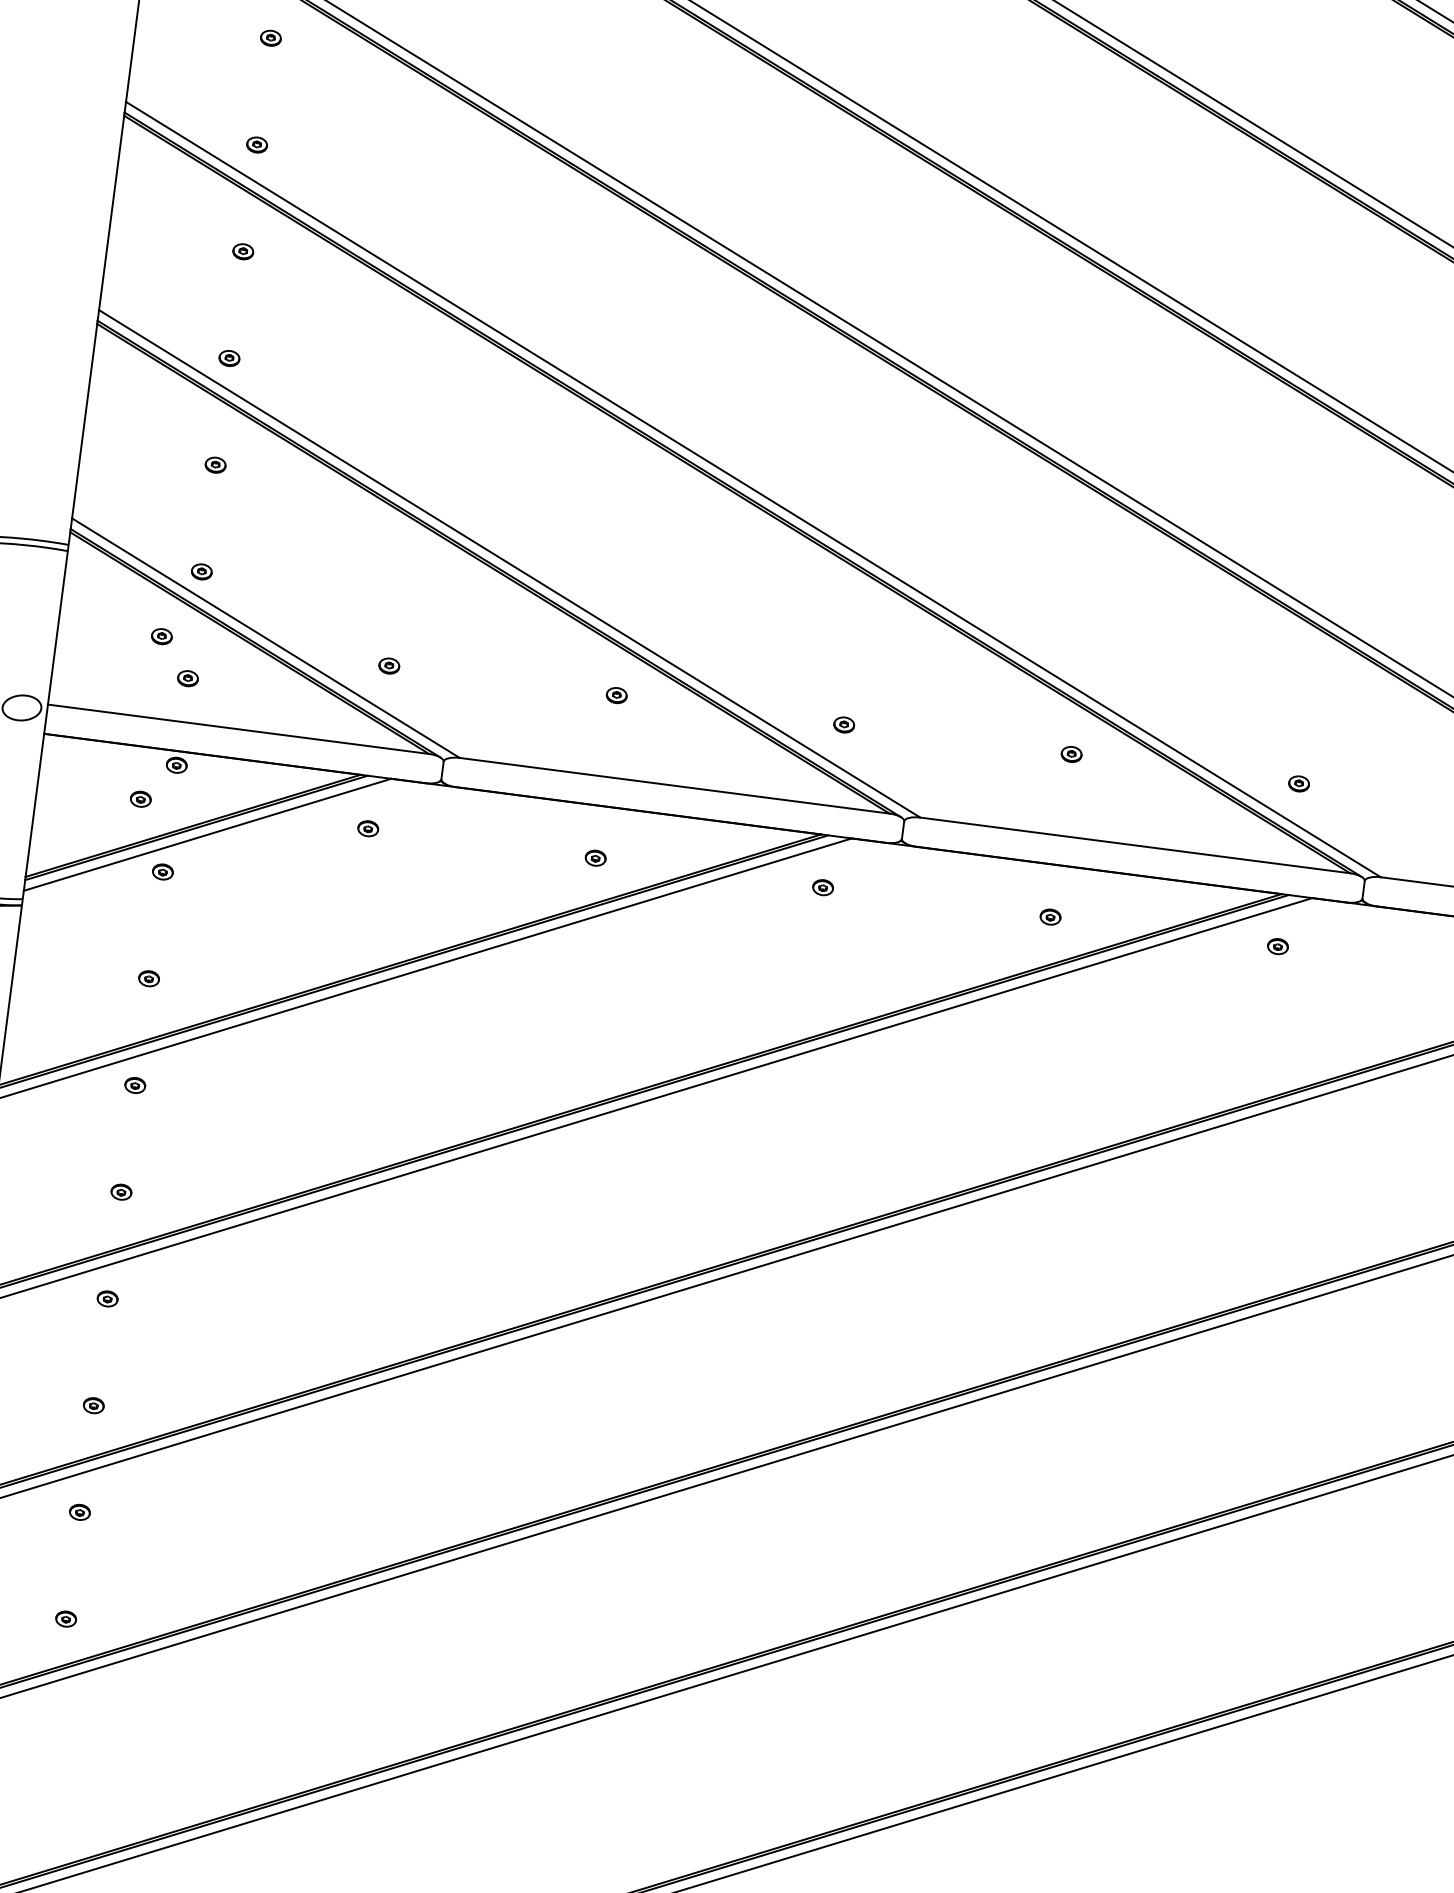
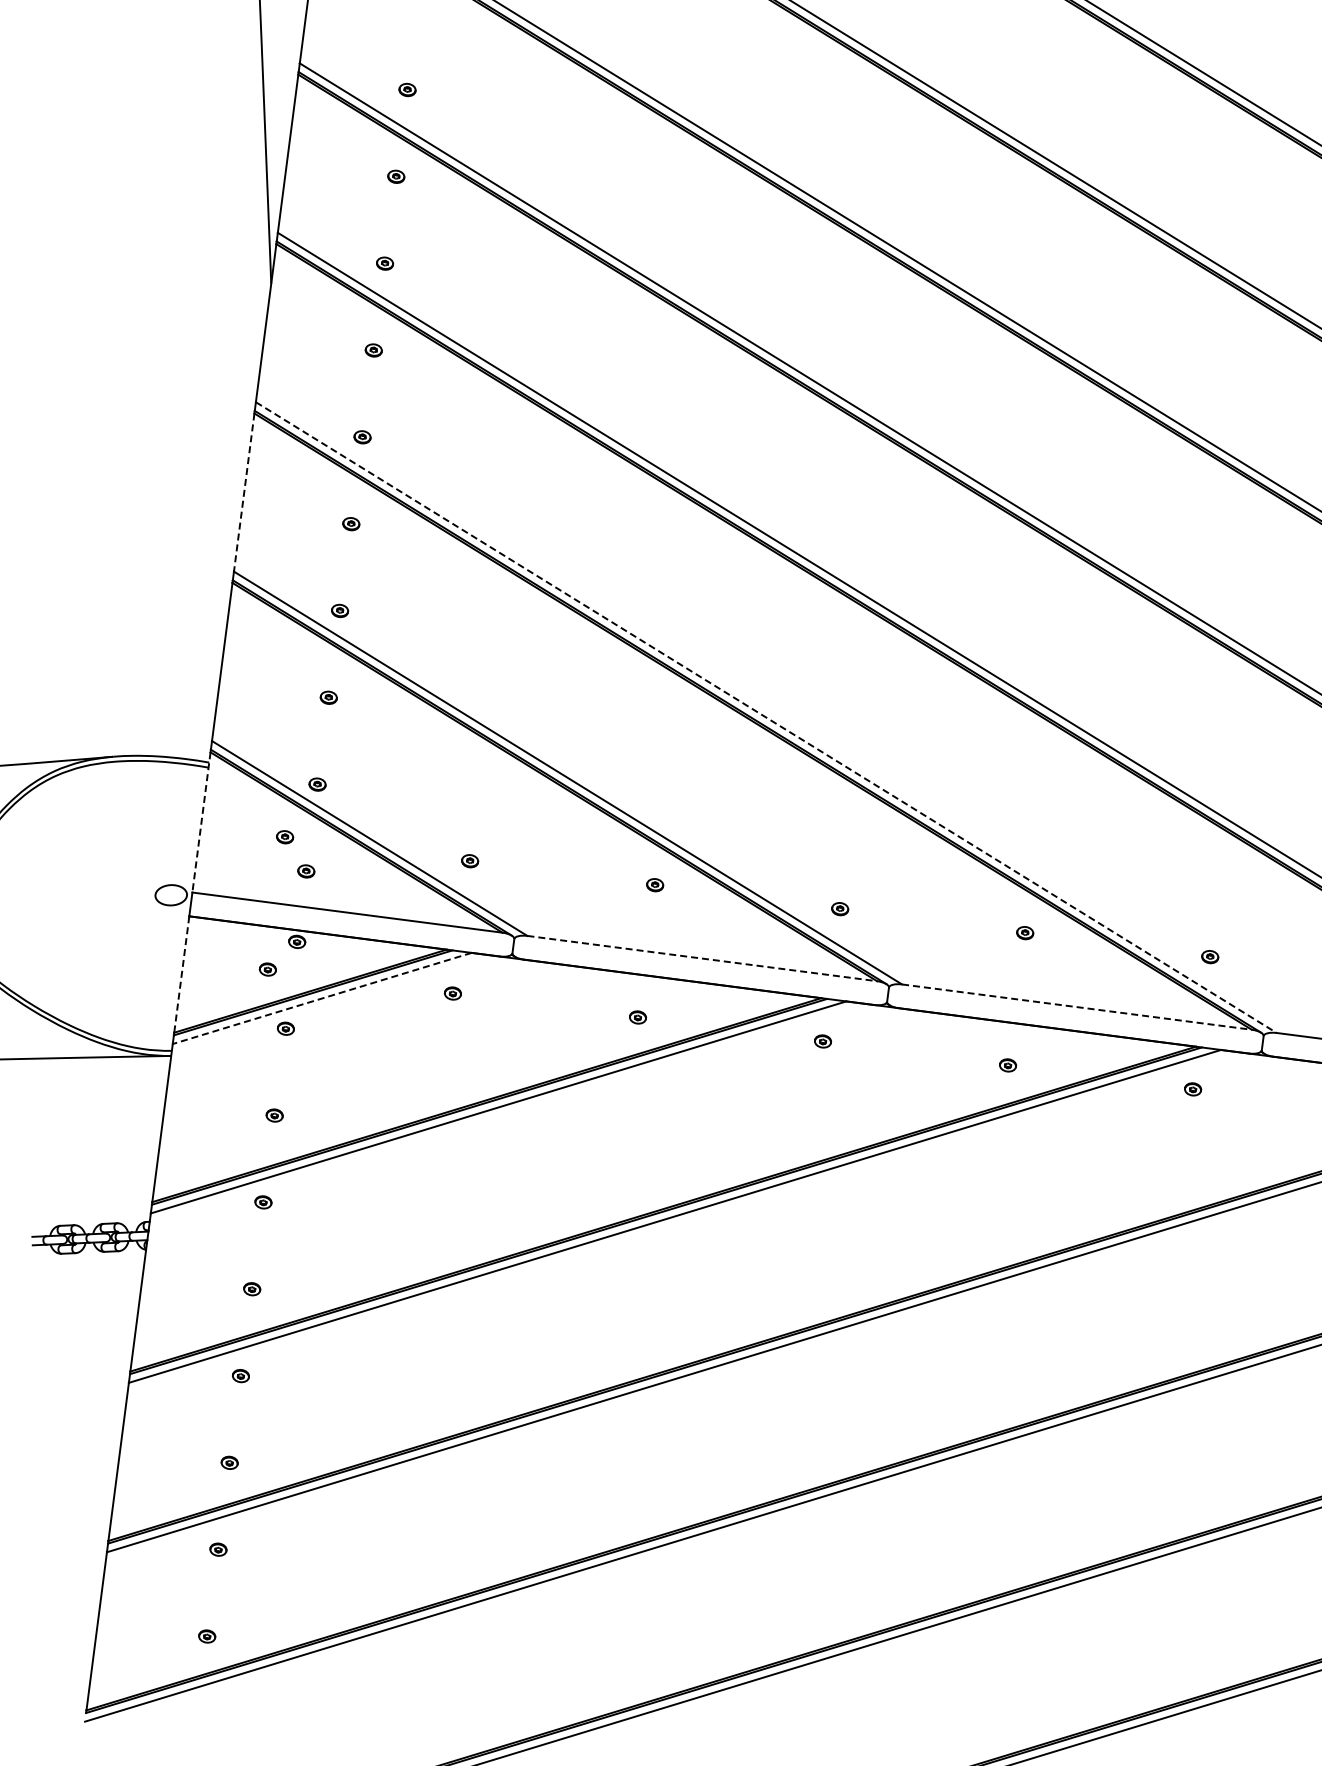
line: (112, 212) -> (244, 492), solid -> dashed
line: (753, 489) -> (766, 717), solid -> dashed
line: (59, 618) -> (201, 822), solid -> dashed
line: (674, 785) -> (702, 958), solid -> dashed
line: (34, 805) -> (181, 974), solid -> dashed
line: (206, 834) -> (321, 998), solid -> dashed
line: (1135, 845) -> (1077, 1007), solid -> dashed

